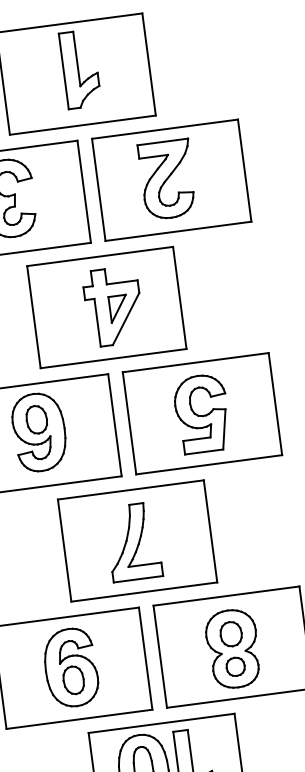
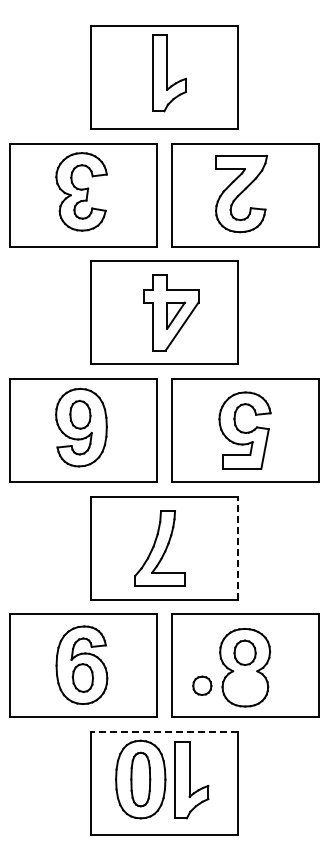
line: (211, 531) -> (238, 548), solid -> dashed
part: (235, 666) -> (202, 685), moved
line: (161, 723) -> (164, 732), solid -> dashed

